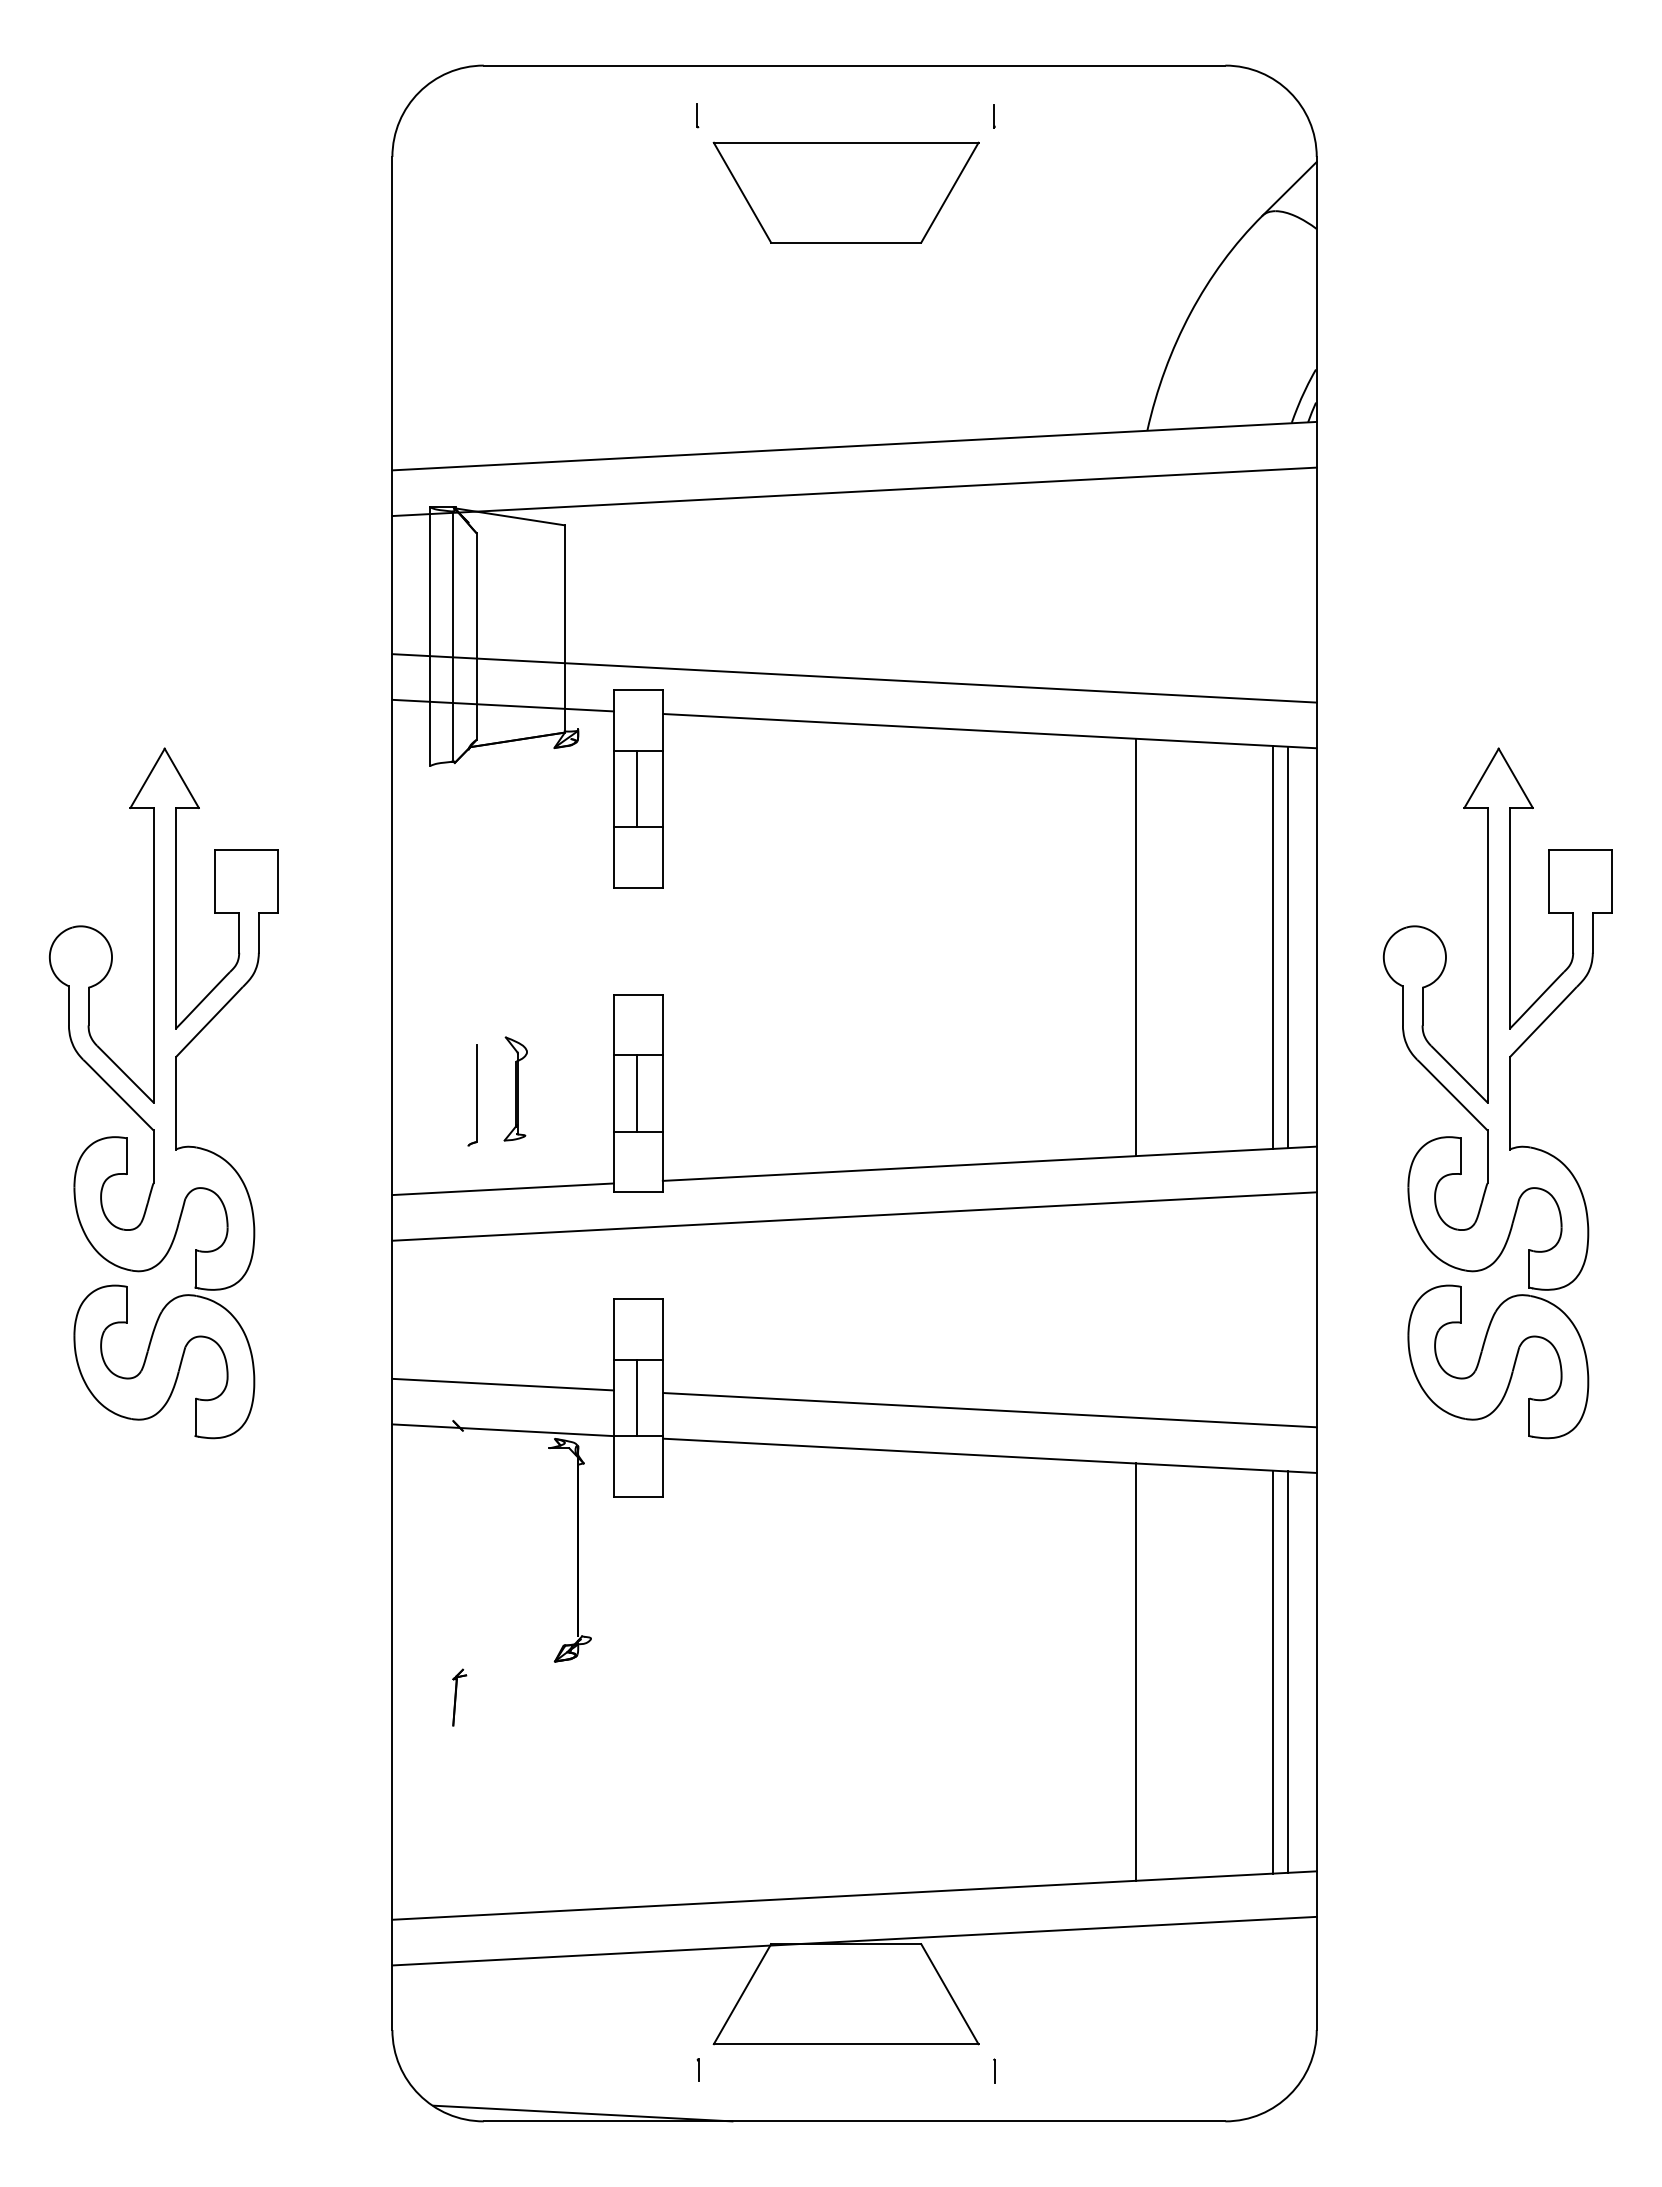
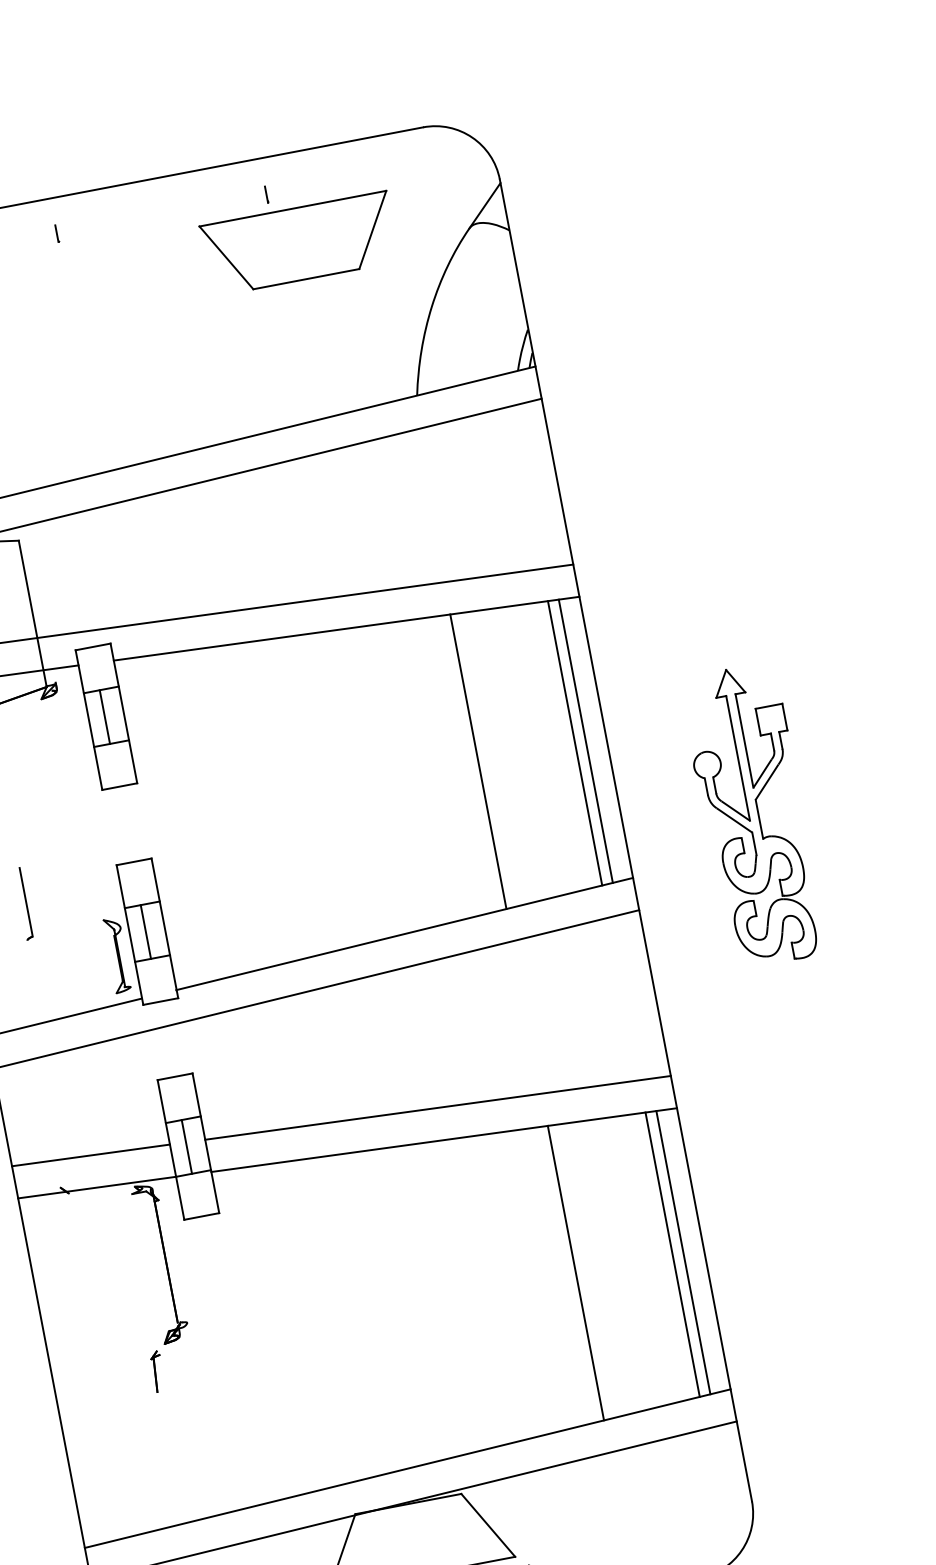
part: (845, 192) -> (299, 243), moved
part: (515, 1088) -> (117, 955), moved
part: (1497, 1093) -> (753, 816), size x0.6
part: (472, 1095) -> (23, 904), moved
part: (459, 1697) -> (158, 1371), moved

